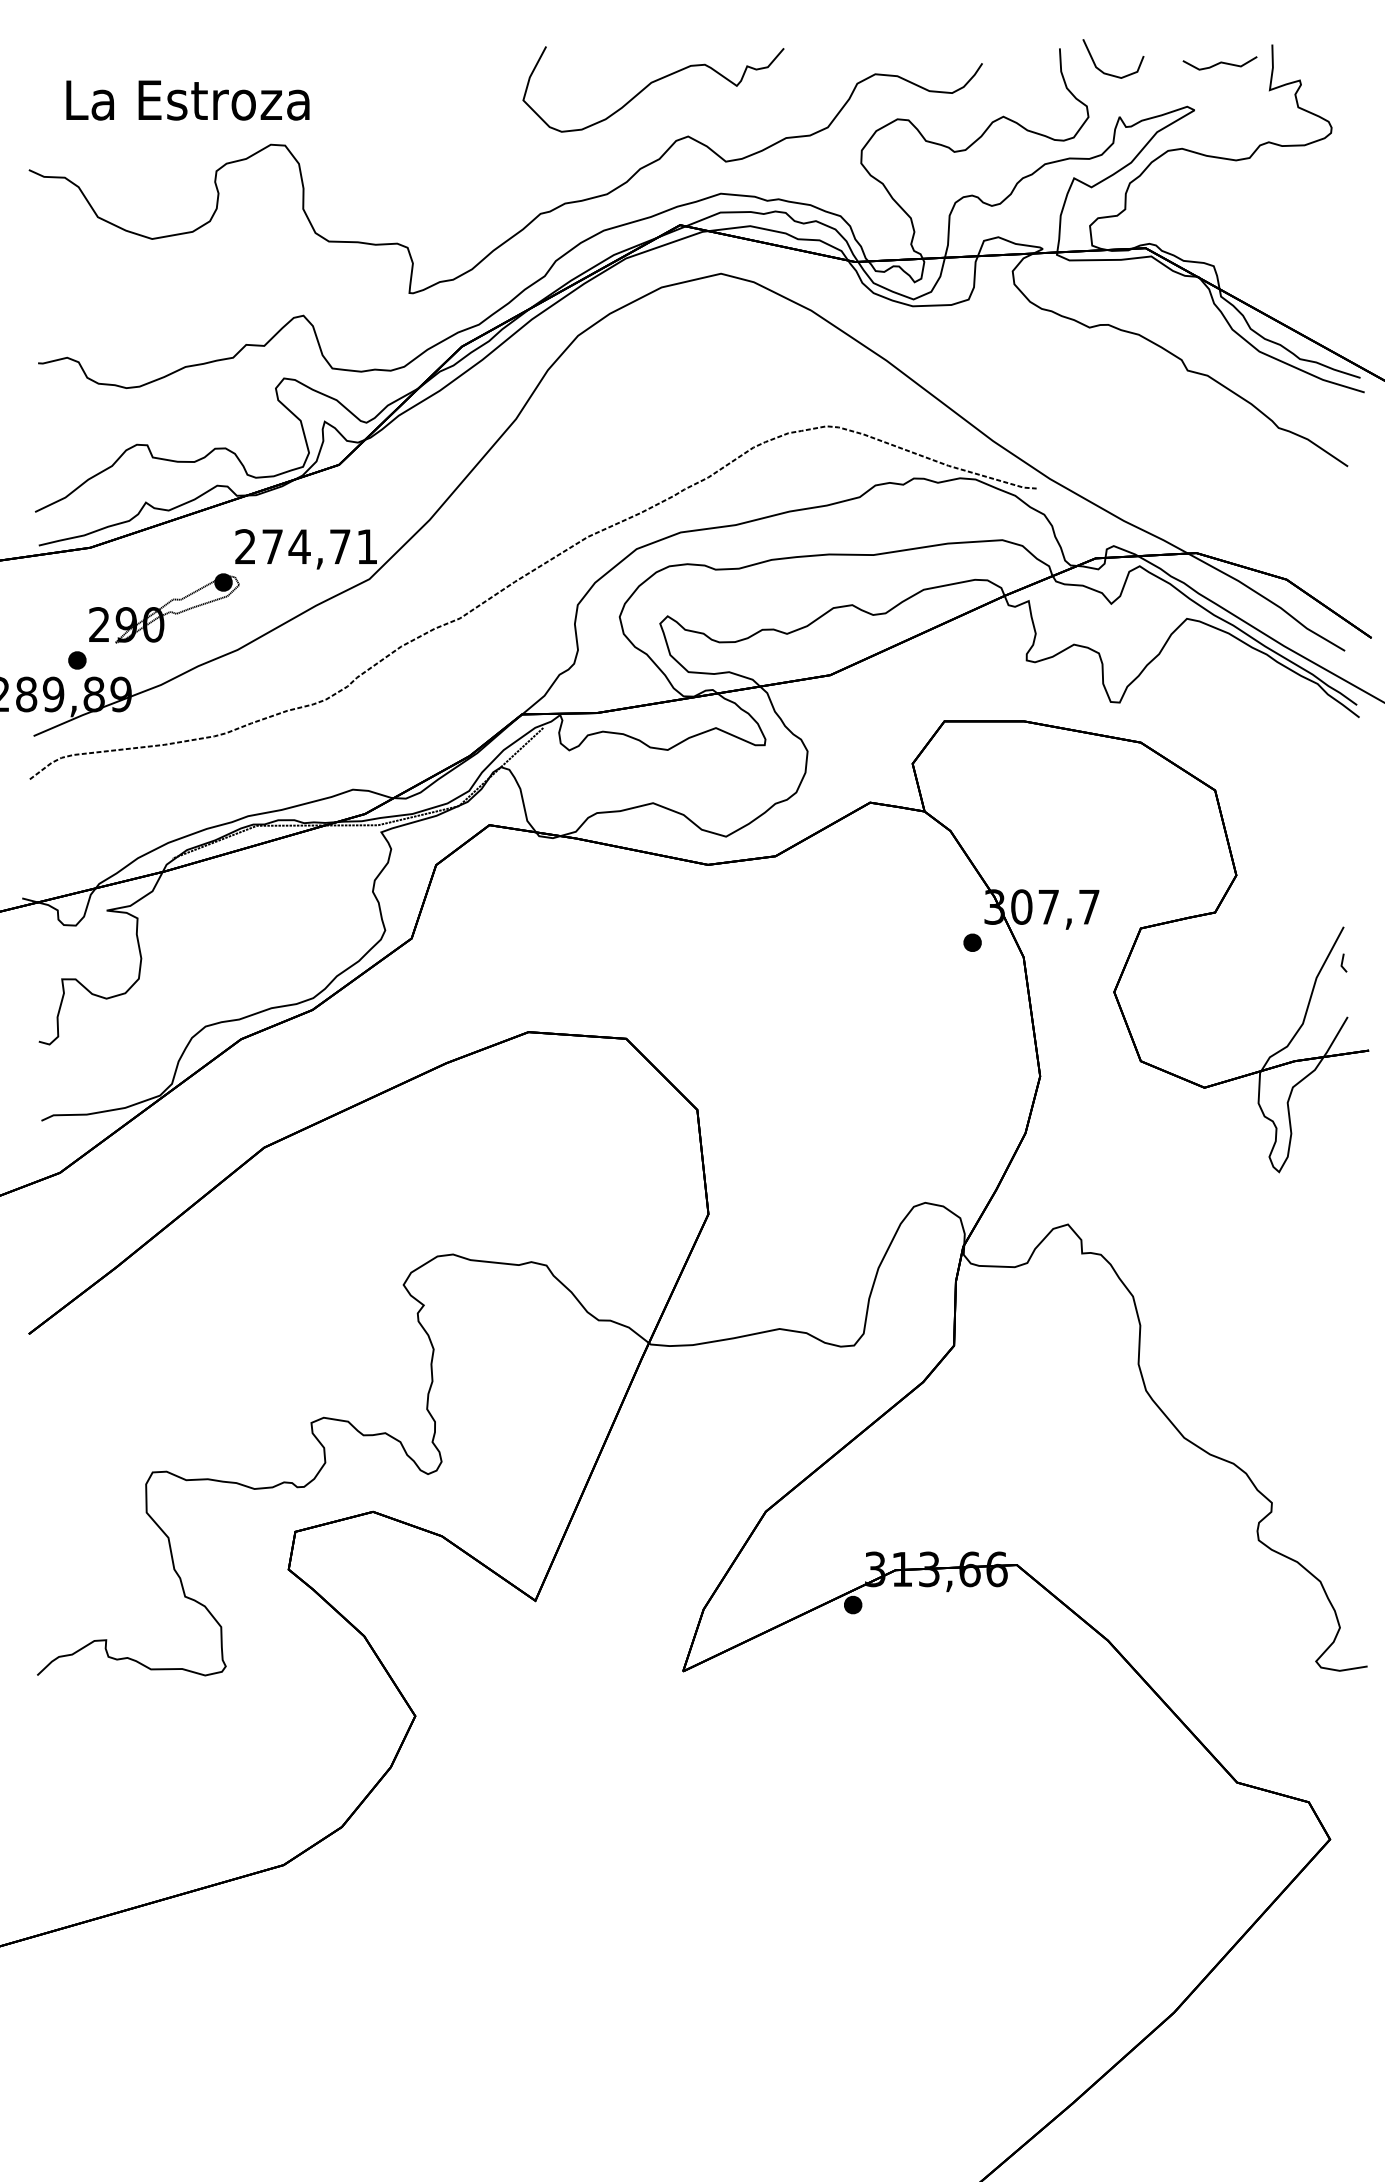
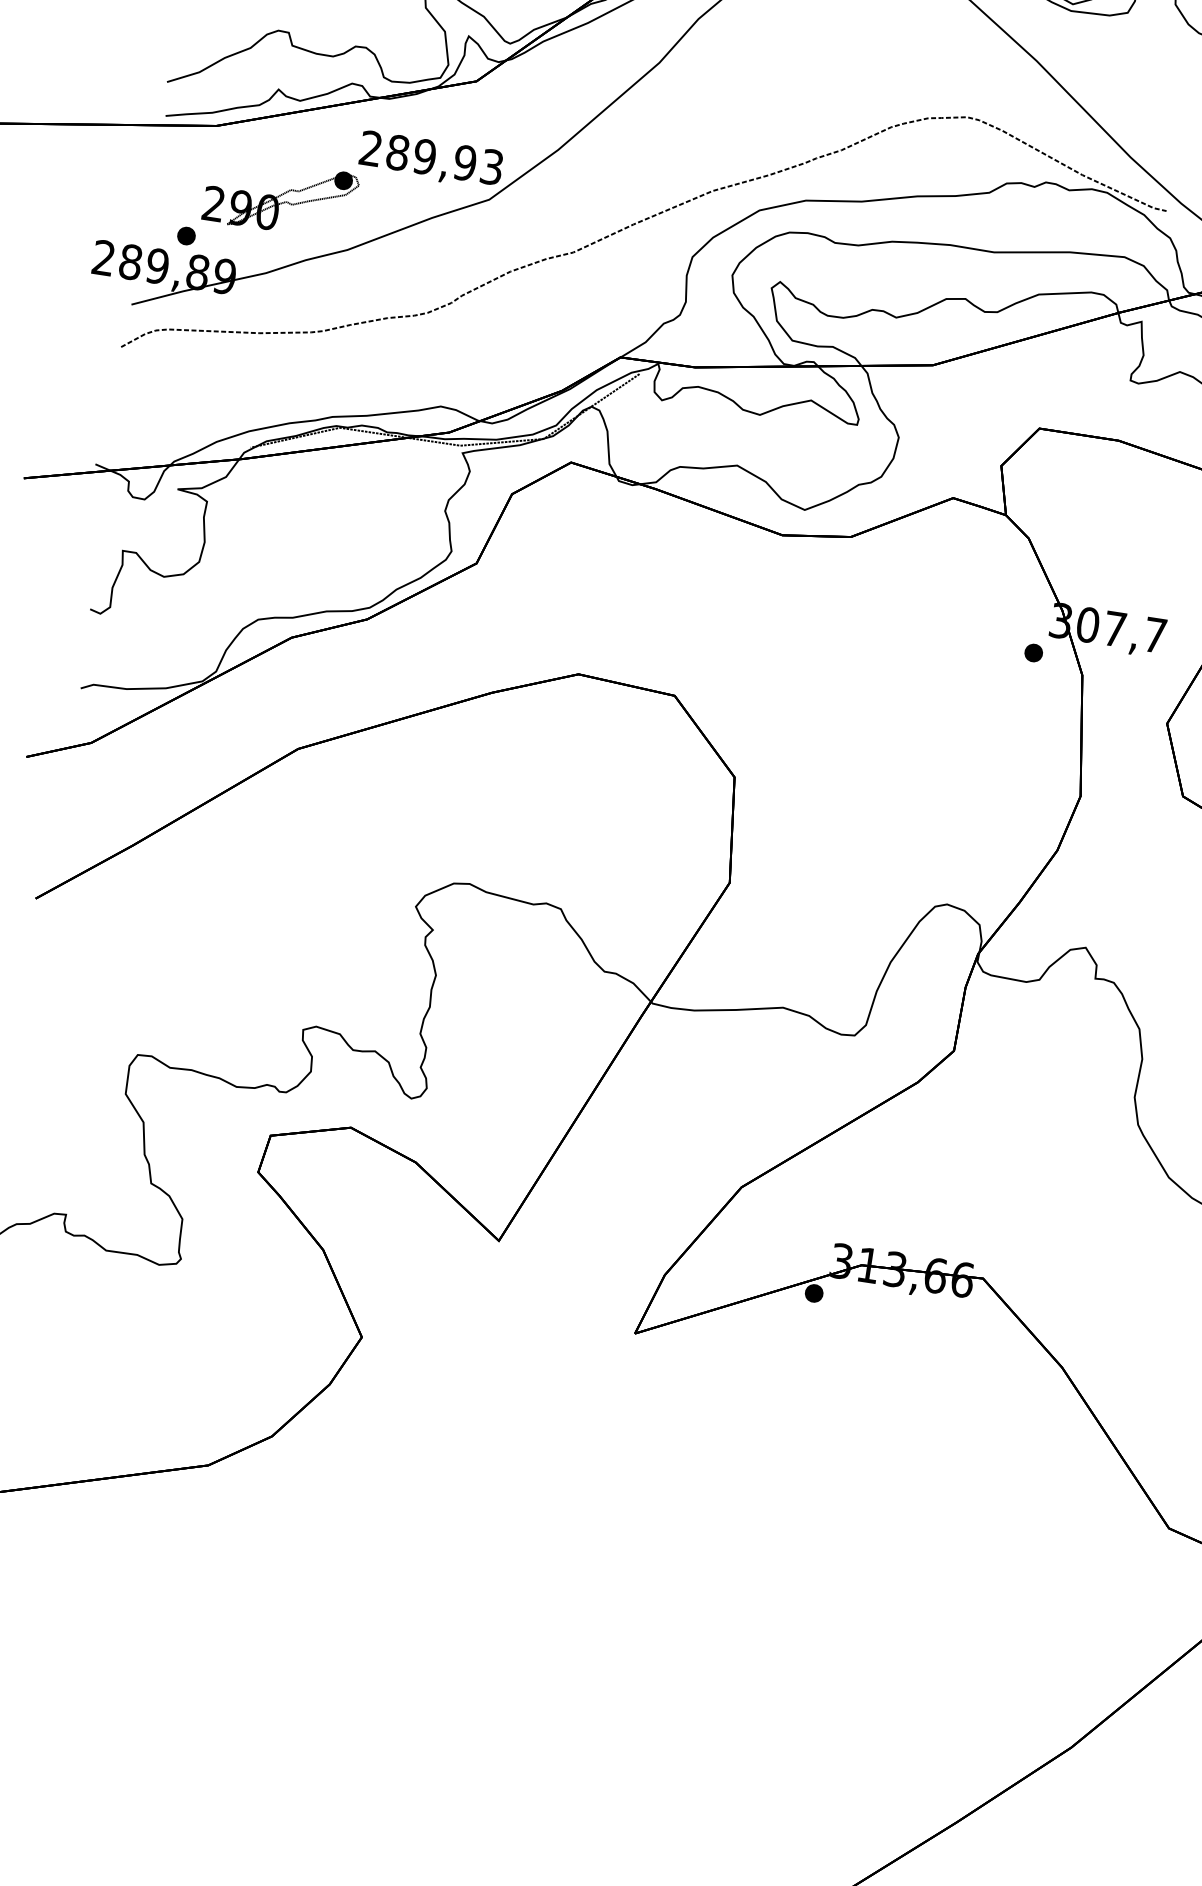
text: (319, 546) -> (444, 159), 274,71 -> 289,93

